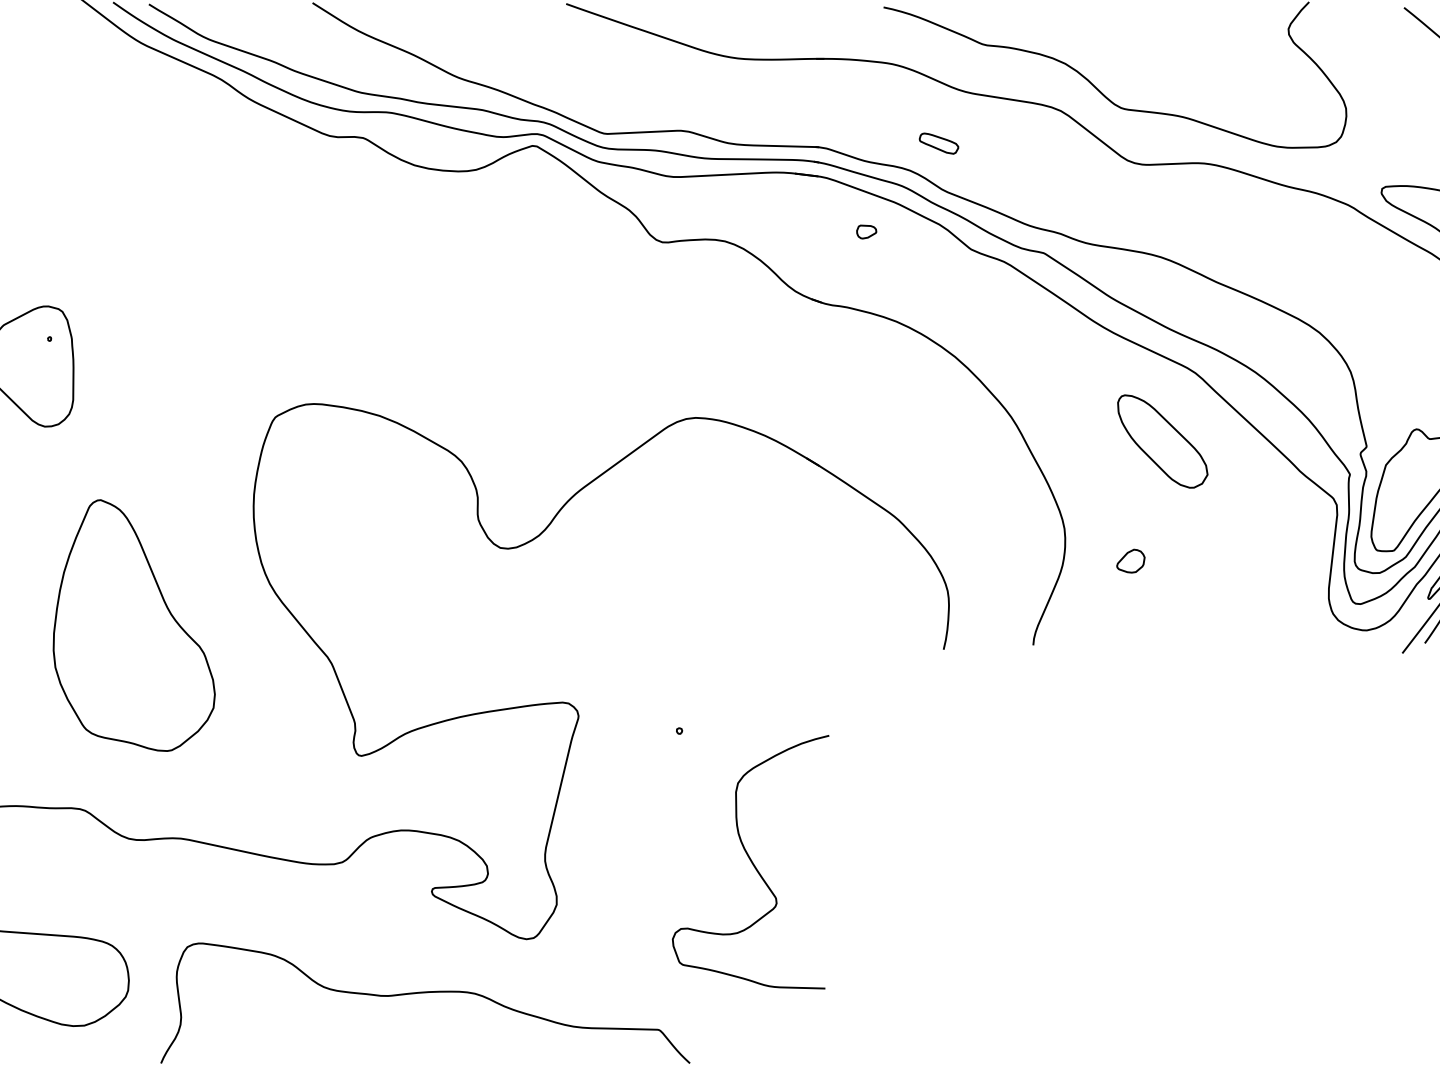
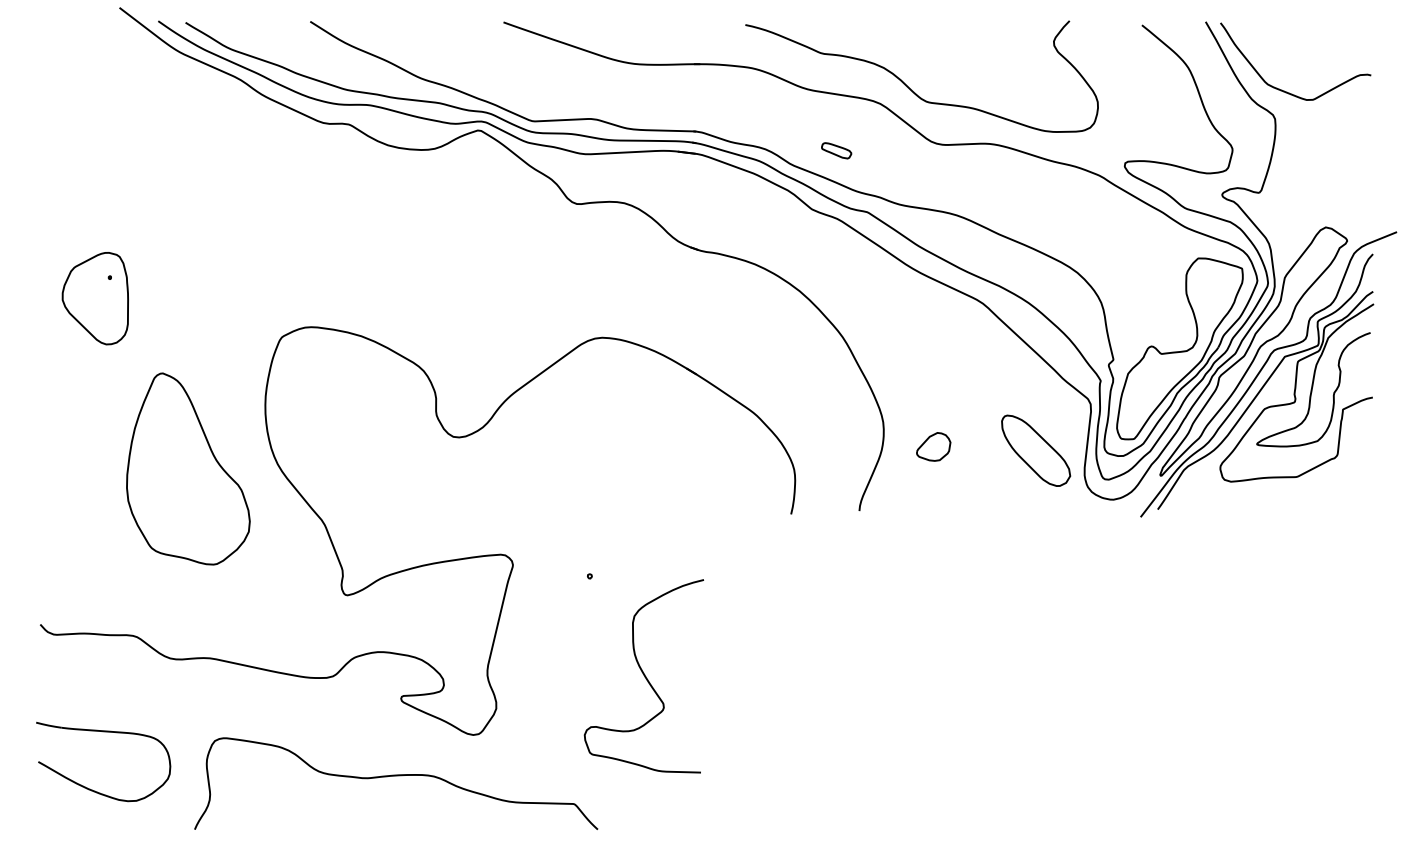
part: (938, 143) -> (836, 150), moved
part: (866, 231) -> (732, 195), removed
part: (1163, 441) -> (1036, 450), moved
part: (1130, 560) -> (933, 446), size x1.6
part: (134, 624) -> (188, 468), moved

